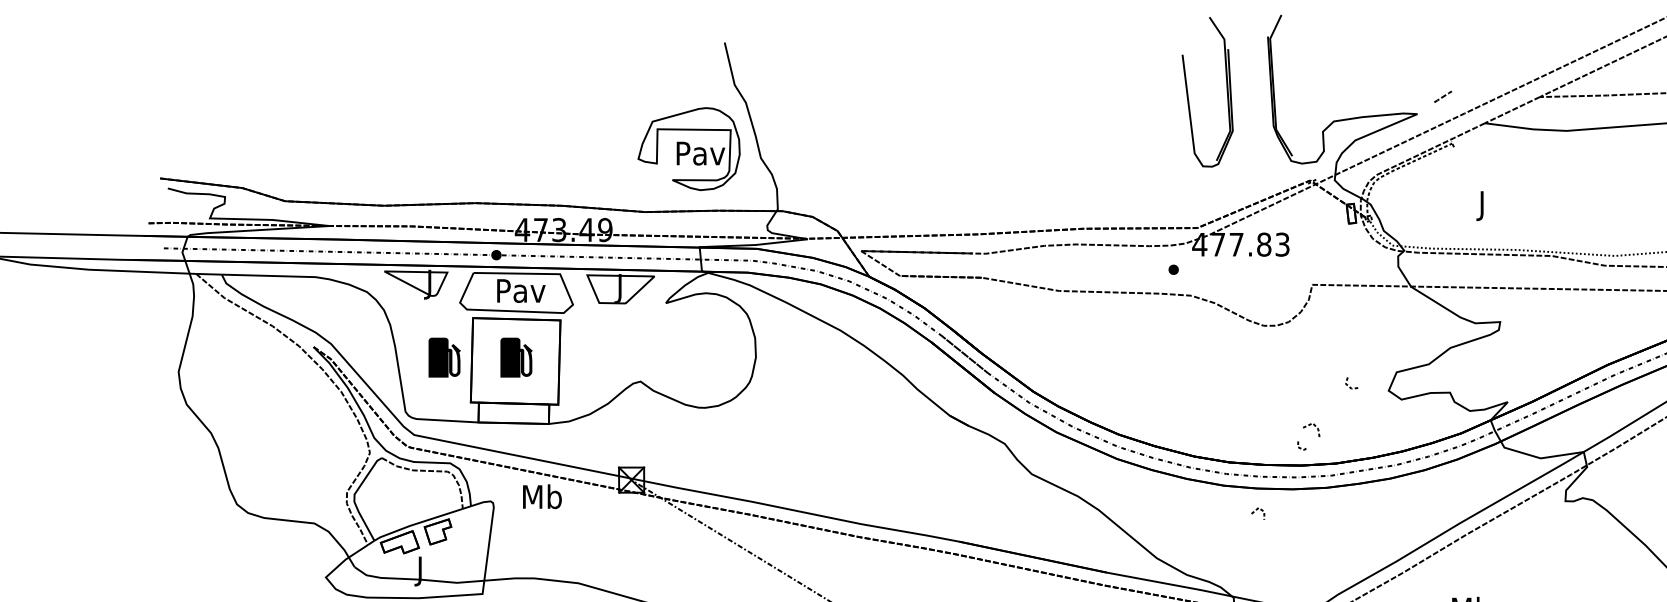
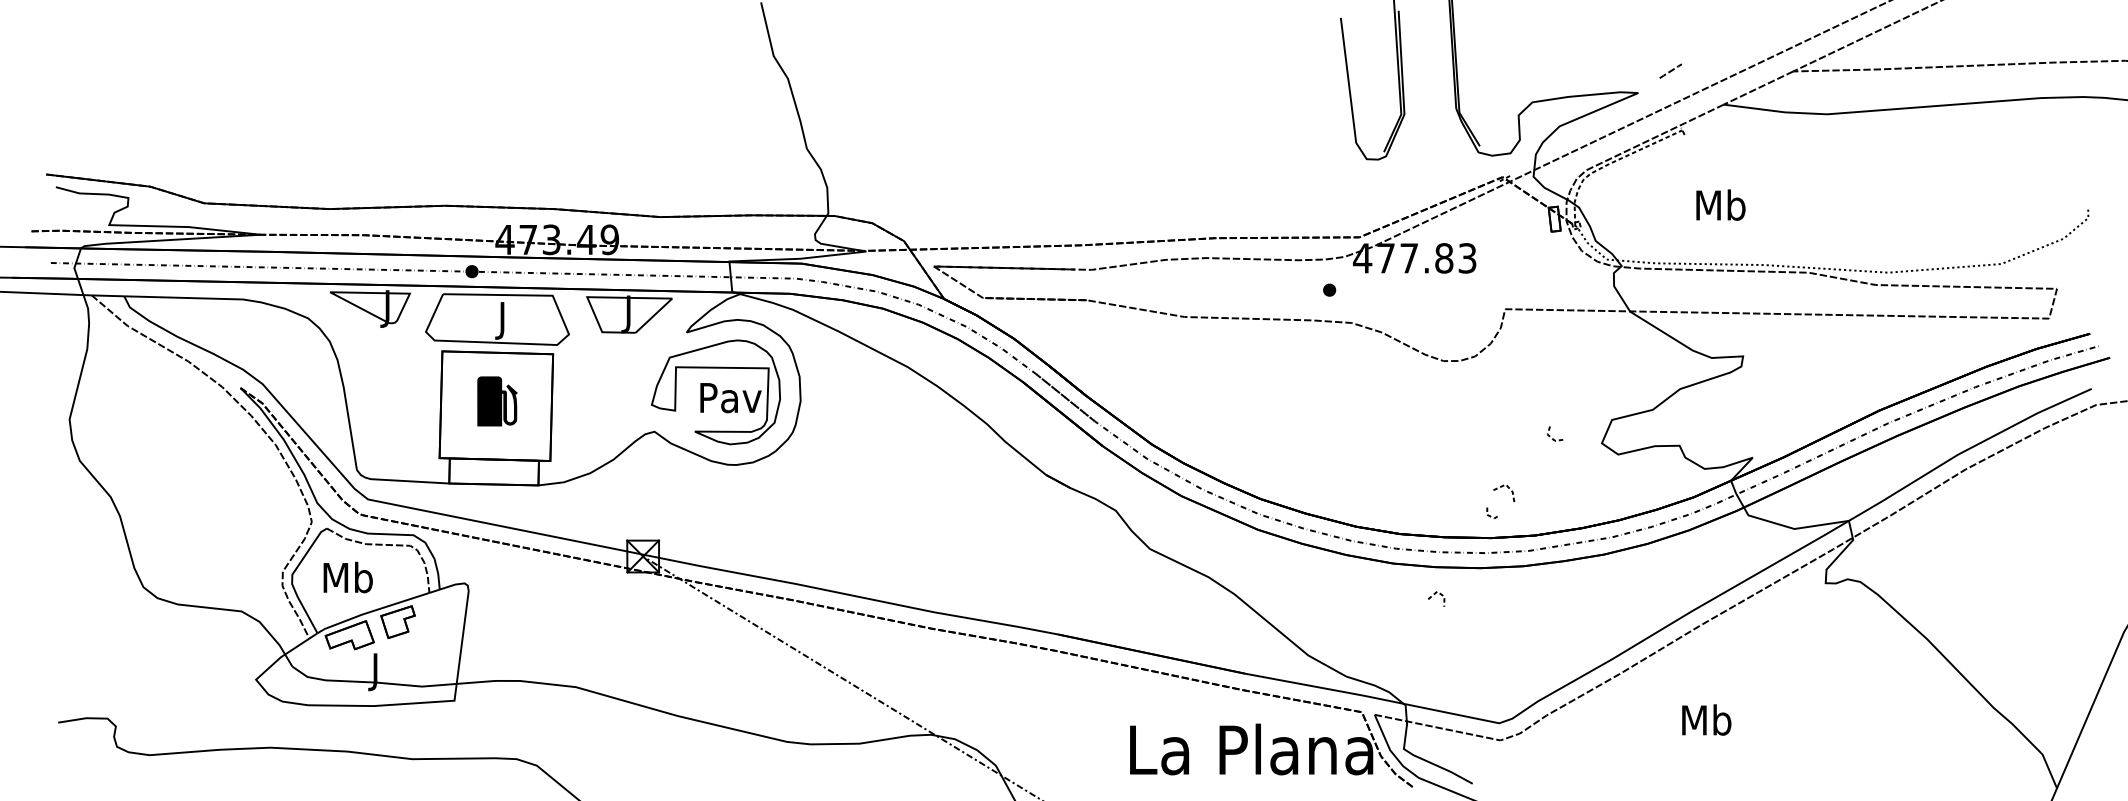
part: (688, 149) -> (715, 392), moved
text: (1482, 205) -> (1720, 208), J -> Mb
text: (521, 293) -> (503, 320), Pav -> J
part: (444, 357) -> (406, 401), removed
text: (541, 496) -> (347, 577), moved

